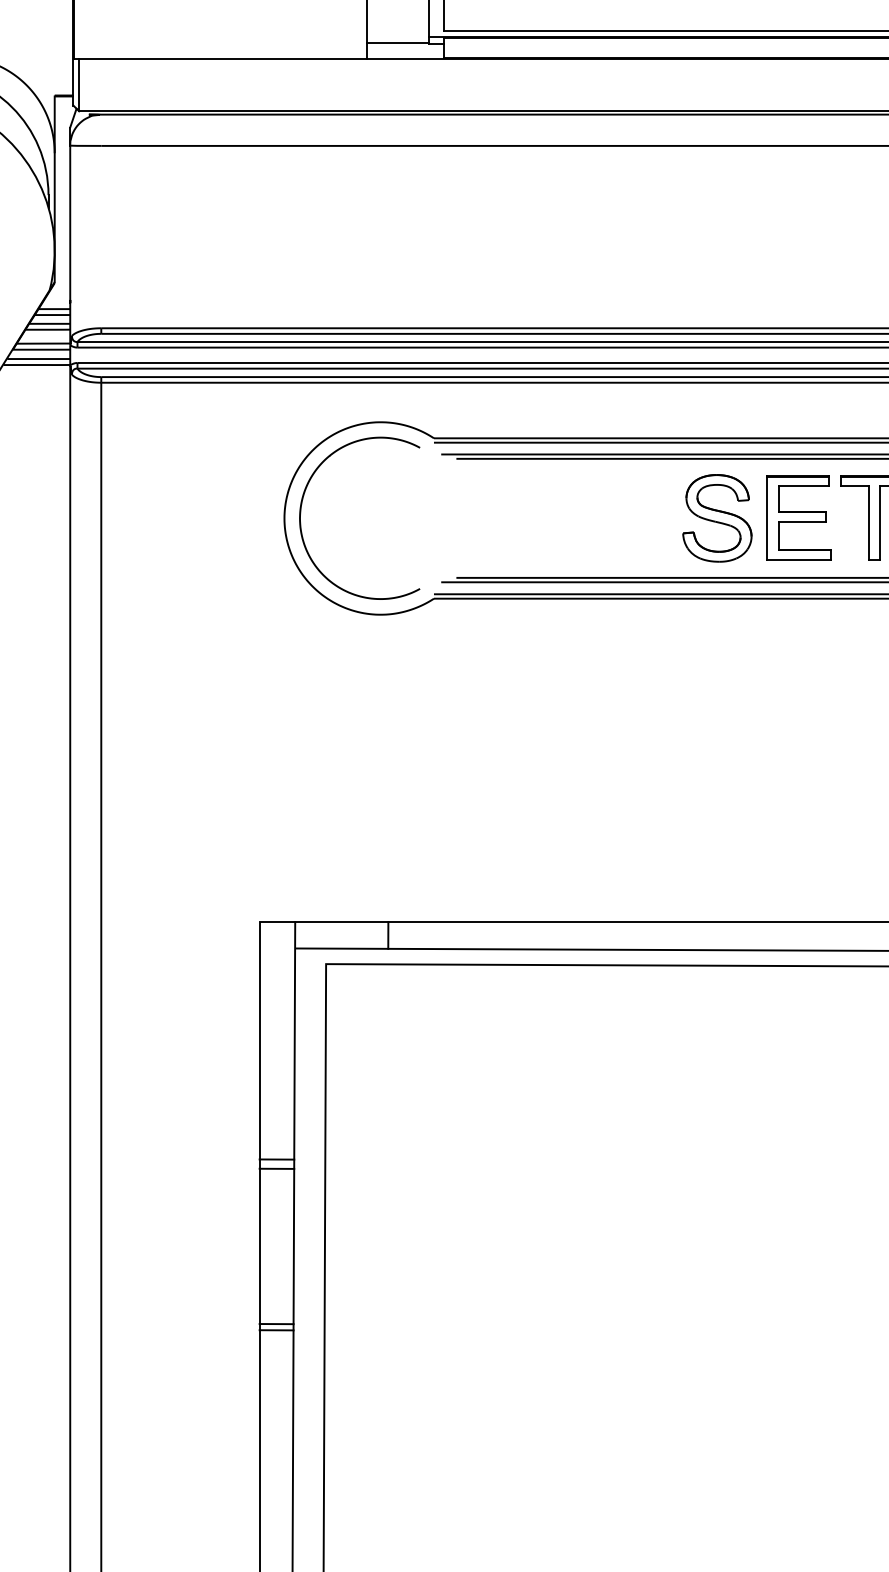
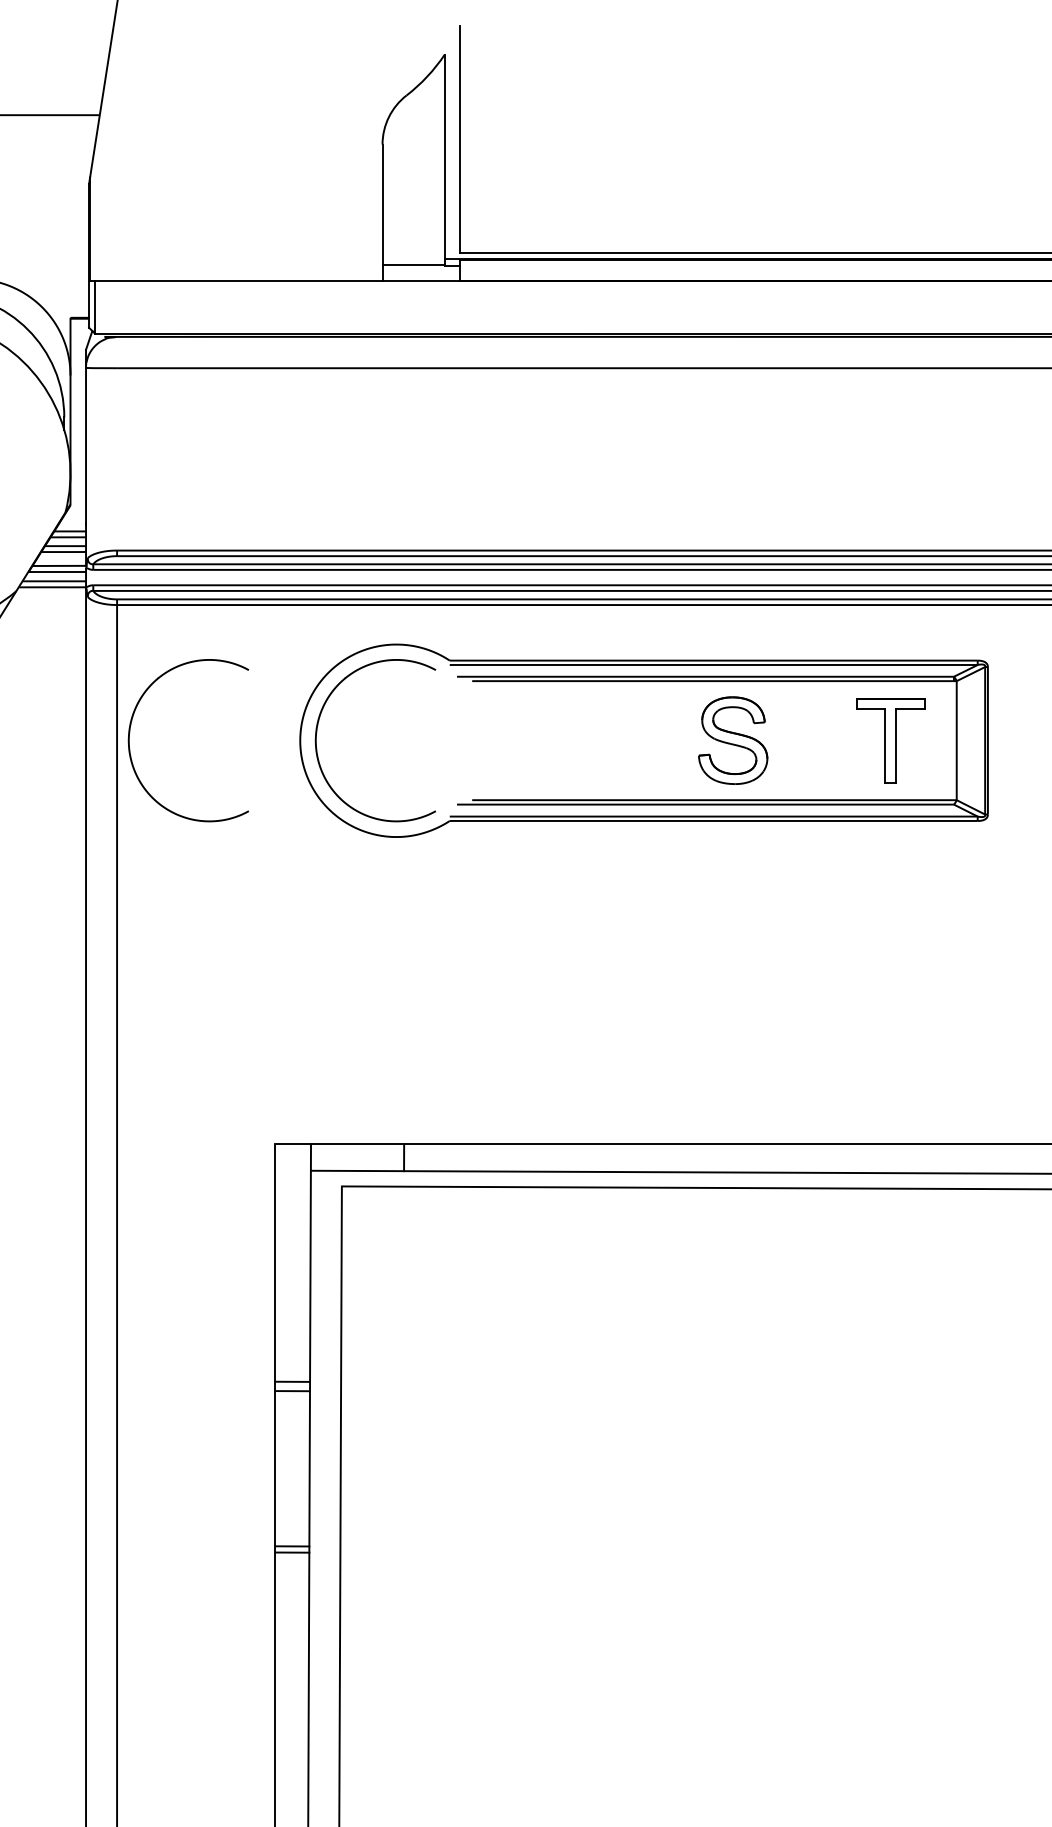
curve: (114, 510) -> (130, 732), added
part: (798, 518) -> (814, 740), removed

